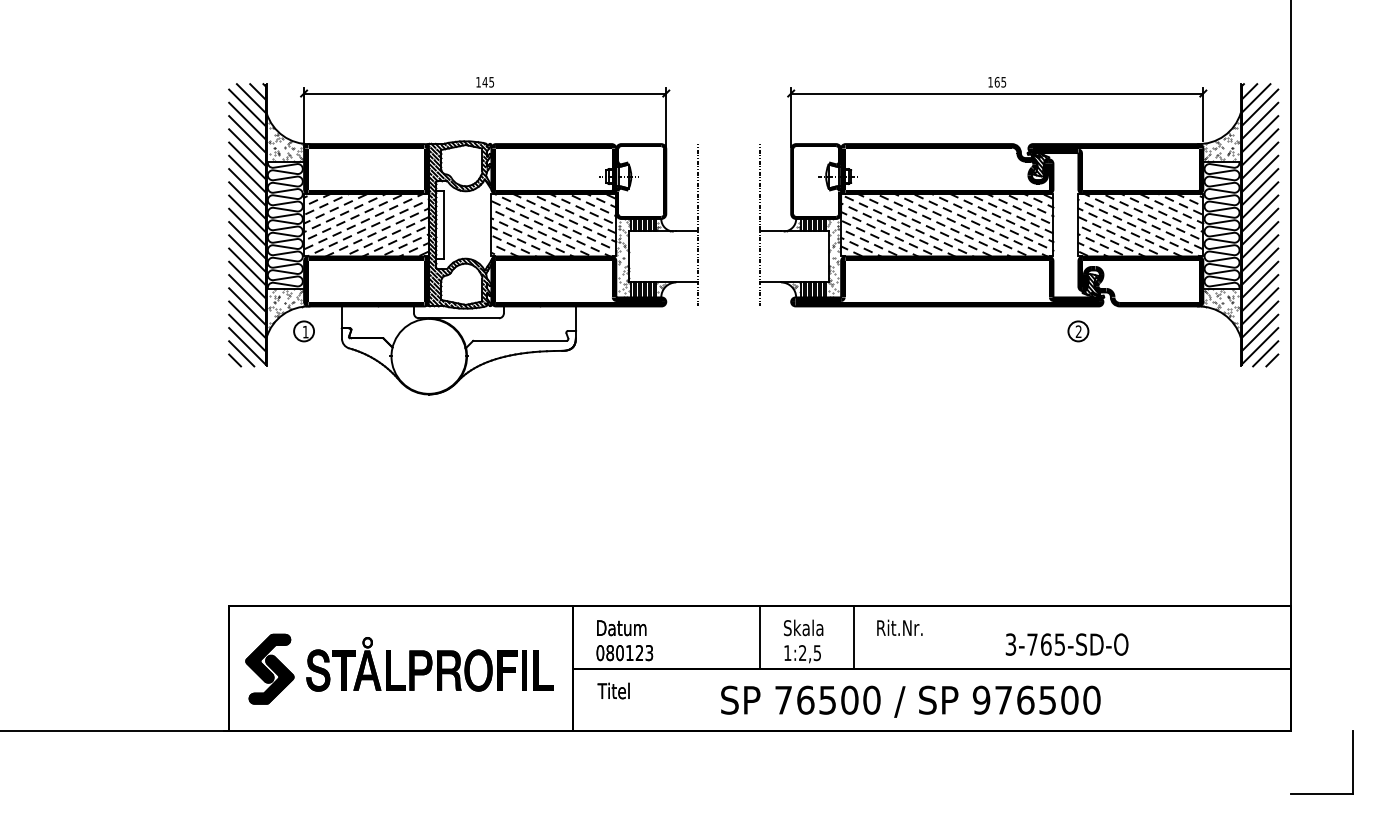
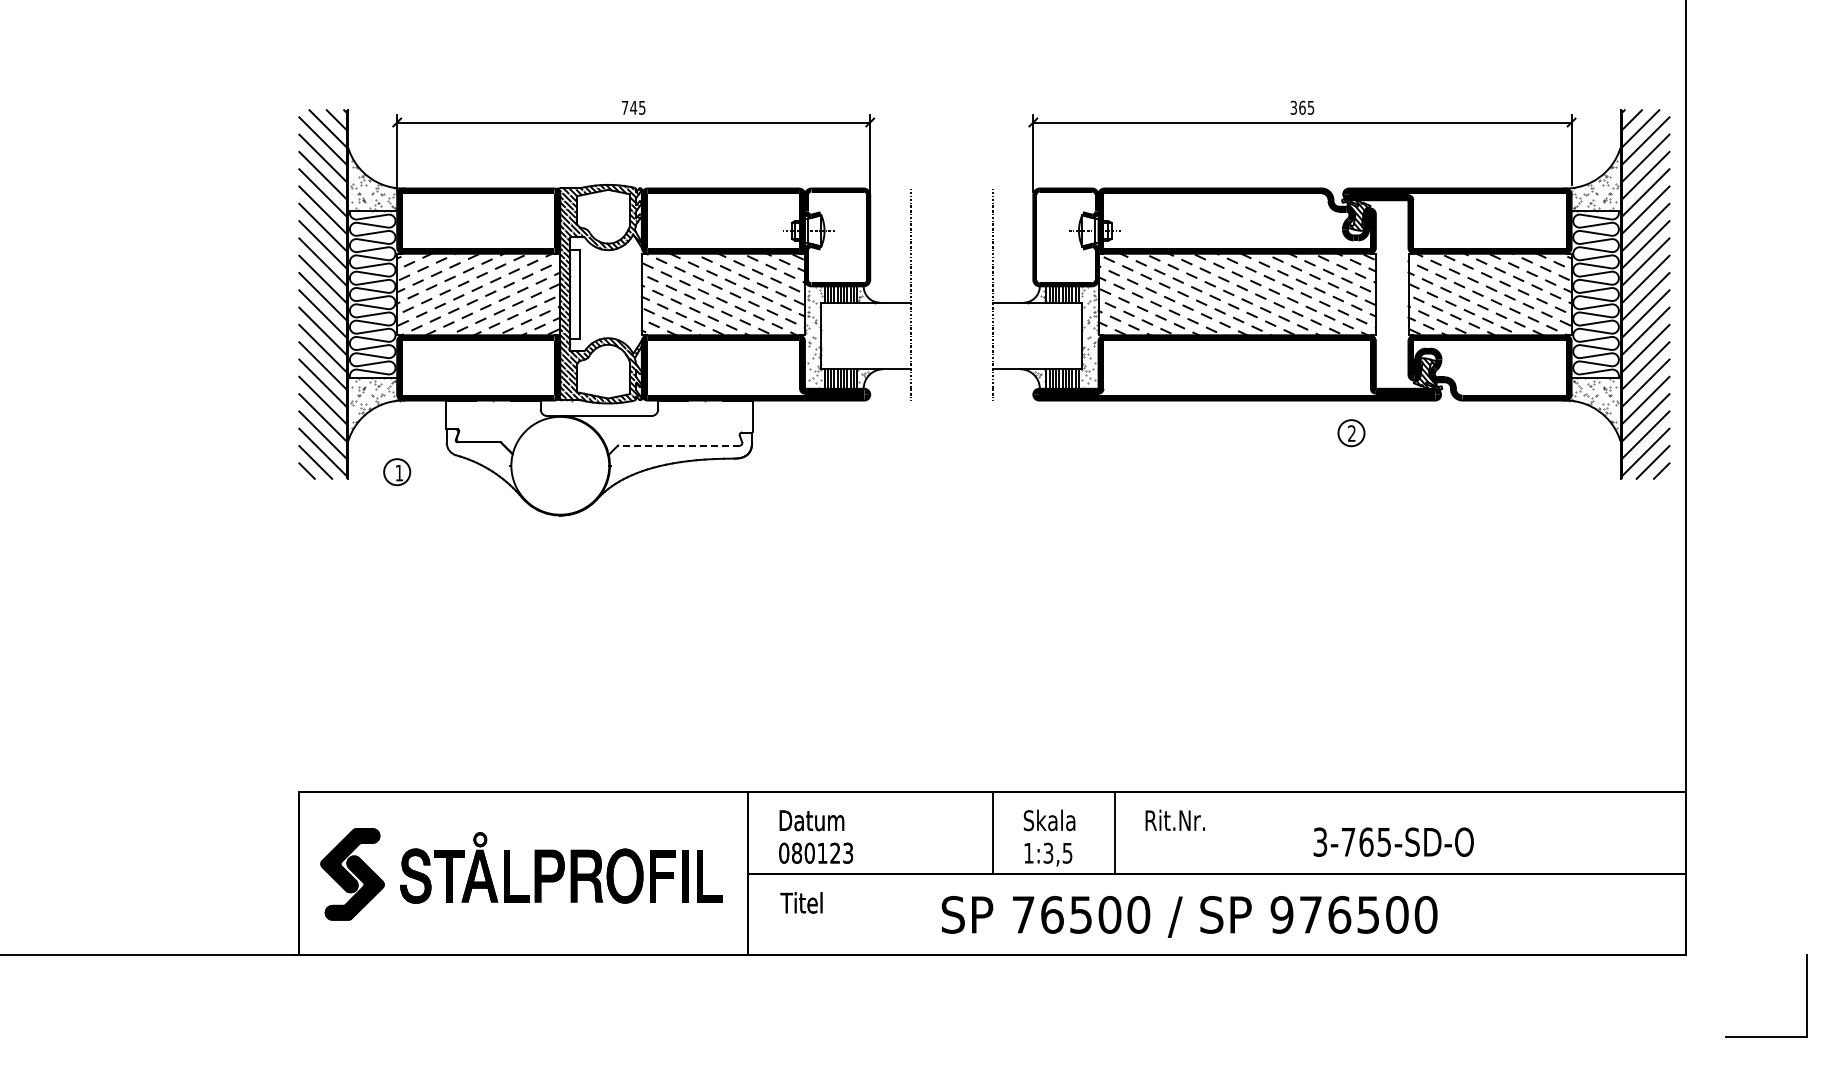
text: (478, 82) -> (625, 107), 145 -> 745
text: (990, 82) -> (1293, 107), 165 -> 365
part: (304, 331) -> (397, 472), moved
part: (1078, 331) -> (1351, 433), moved
line: (519, 340) -> (678, 445), solid -> dashed
text: (802, 653) -> (1048, 853), 1:2,5 -> 1:3,5
part: (1352, 761) -> (1806, 995), moved

